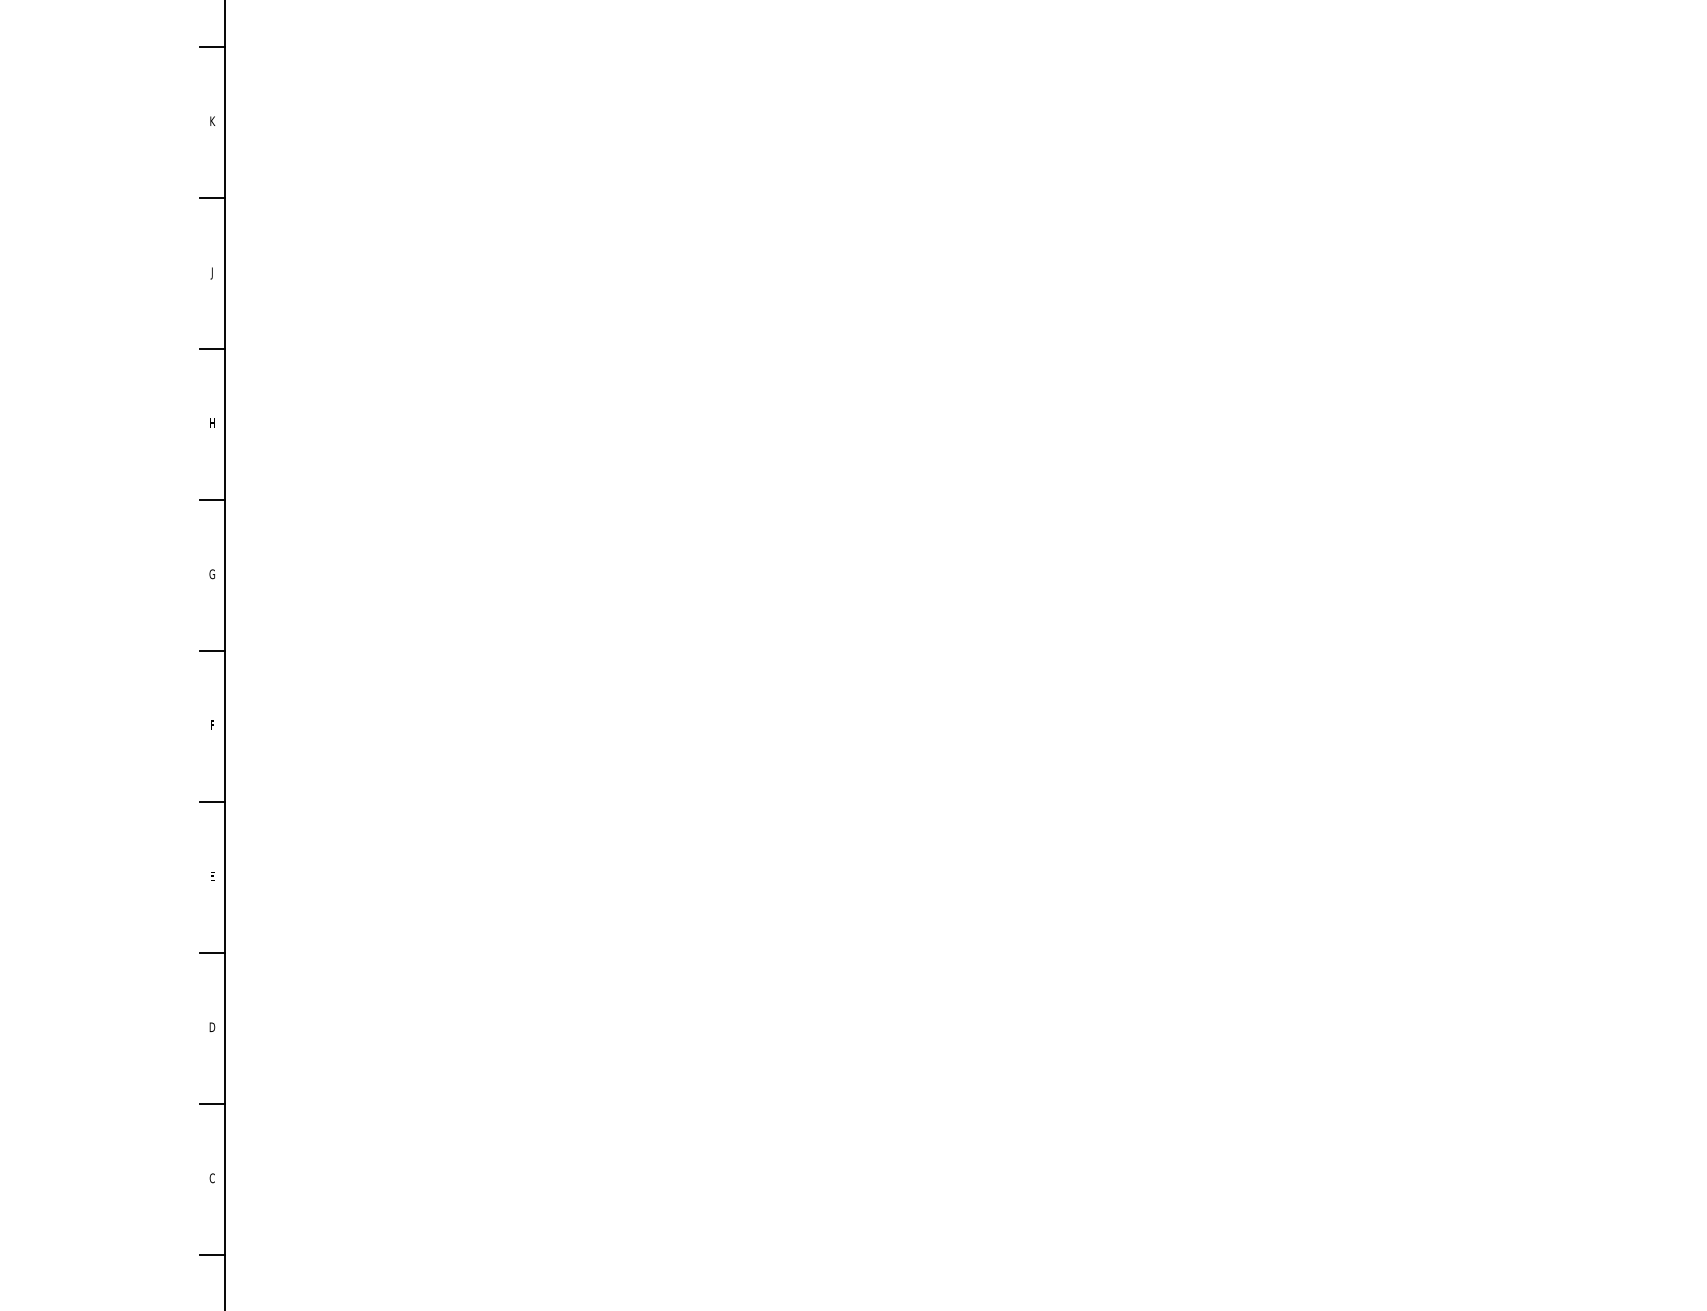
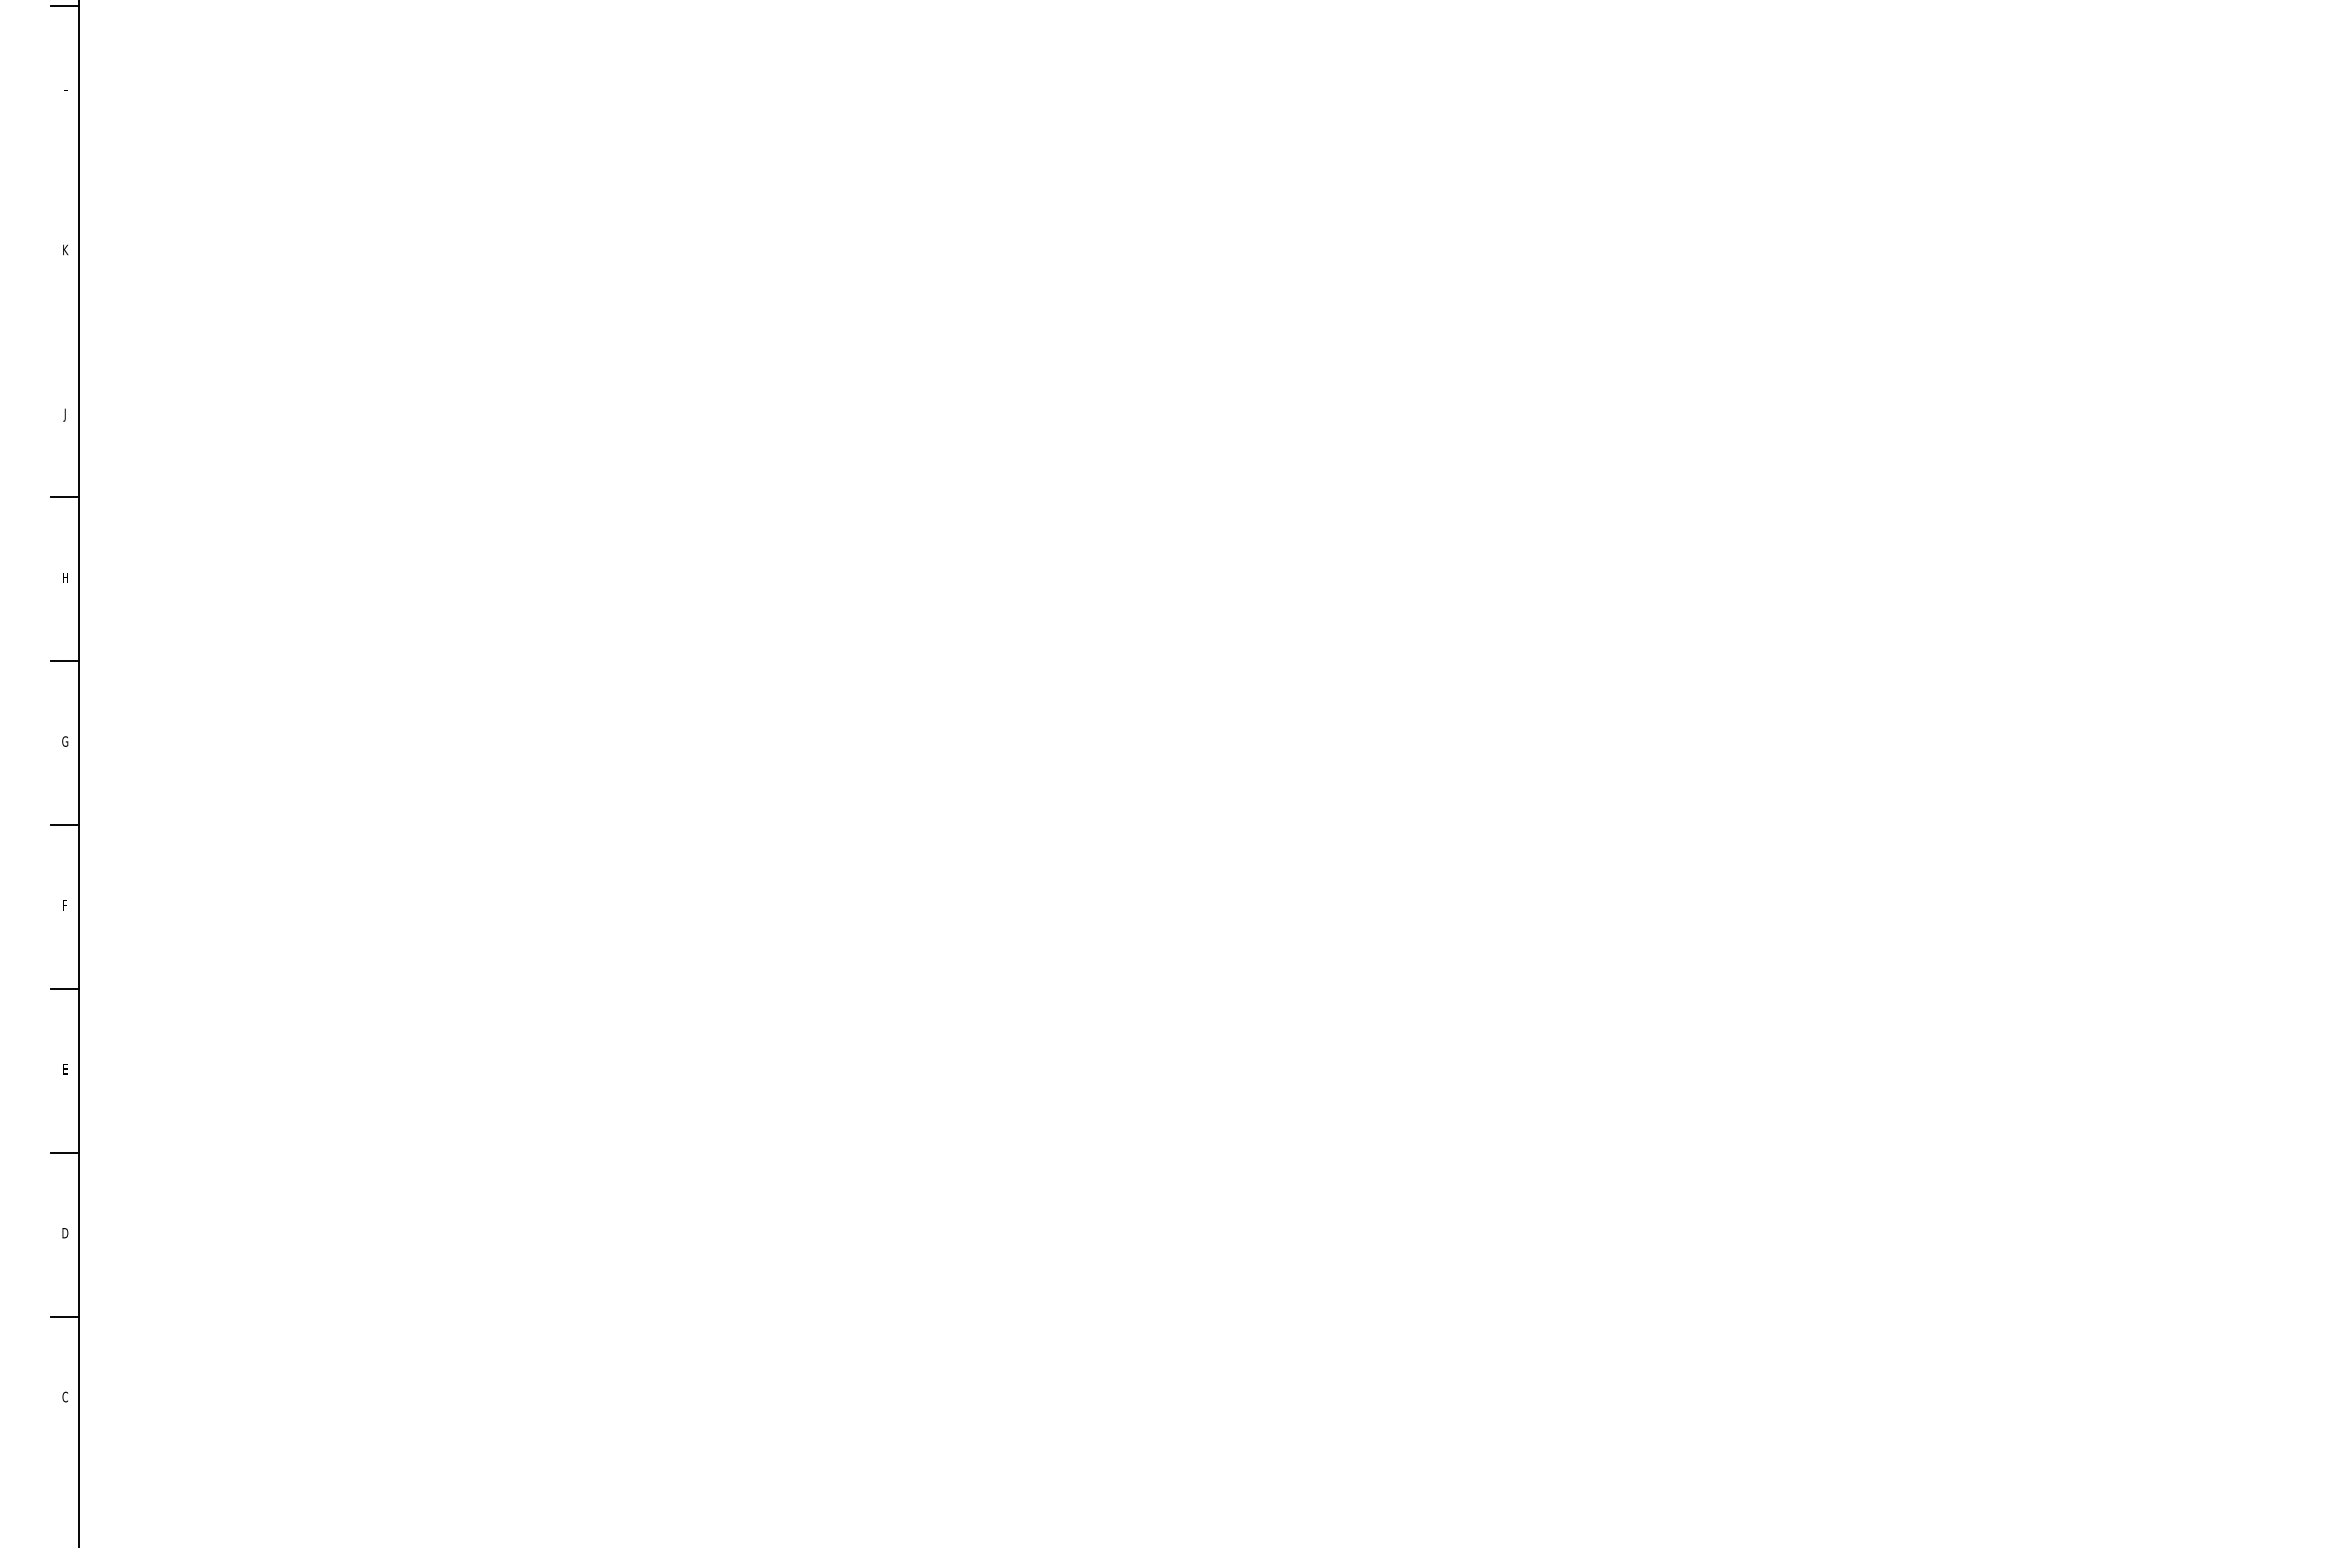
line: (212, 47) -> (65, 169), removed
line: (212, 198) -> (65, 333), removed
line: (212, 1255) -> (65, 1480), removed

